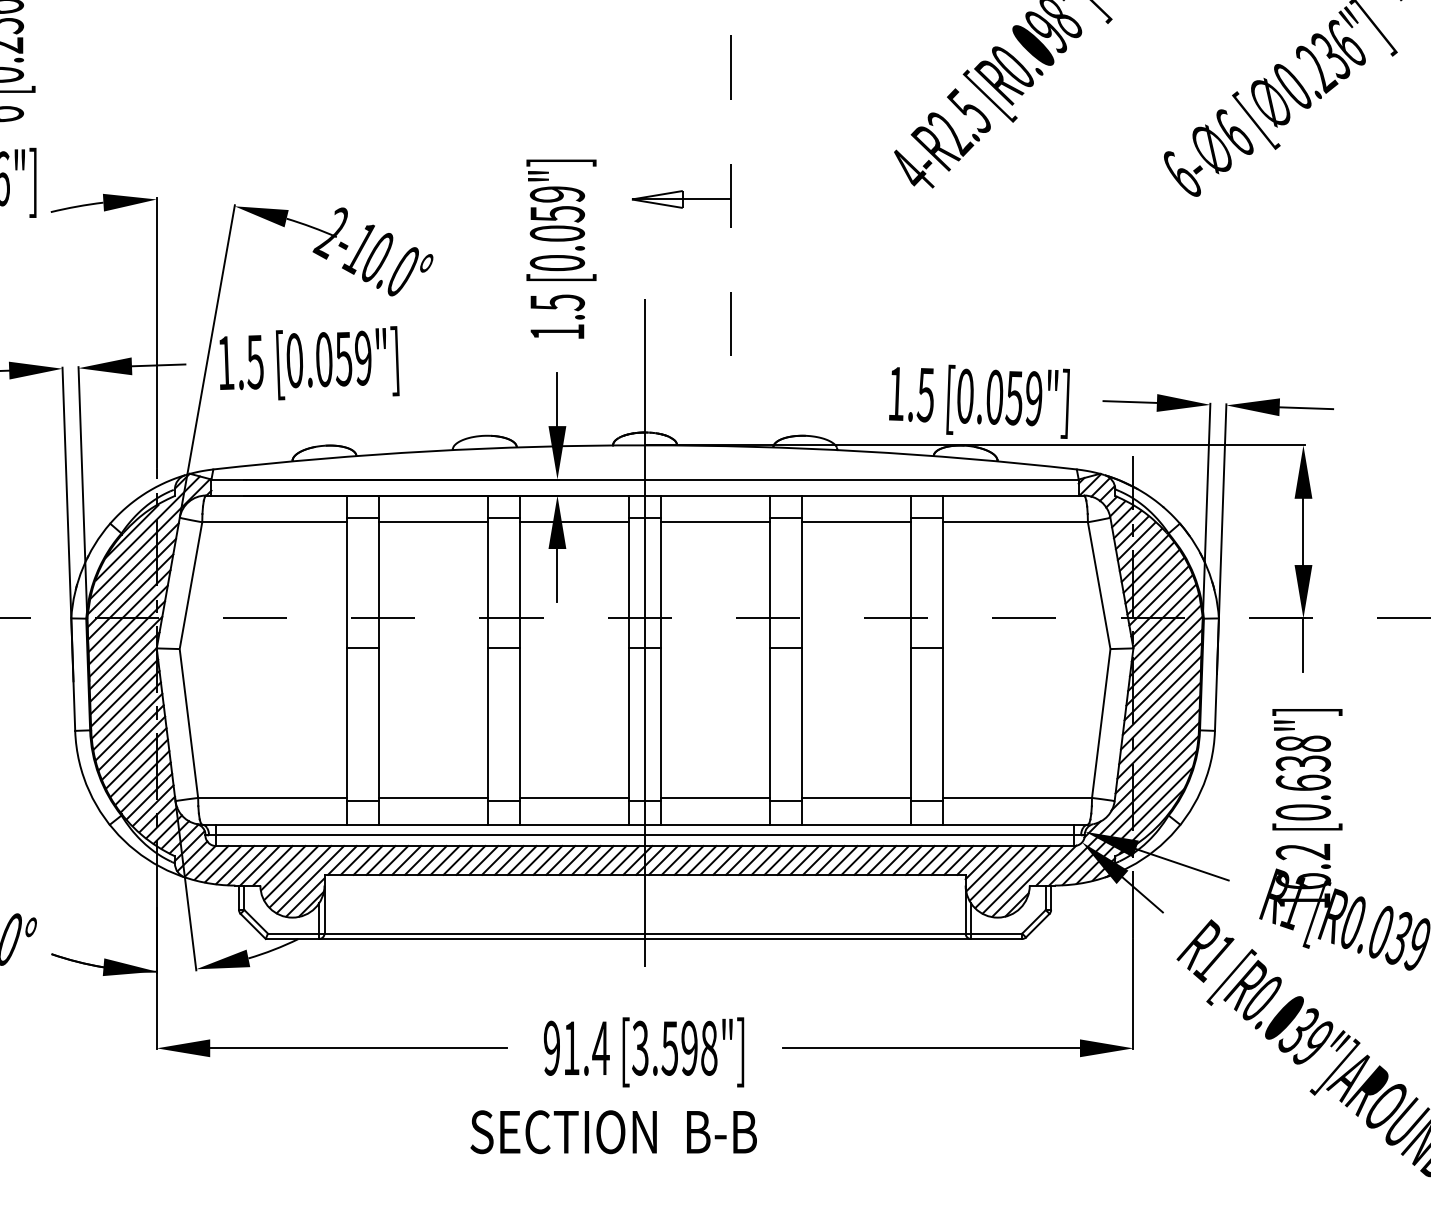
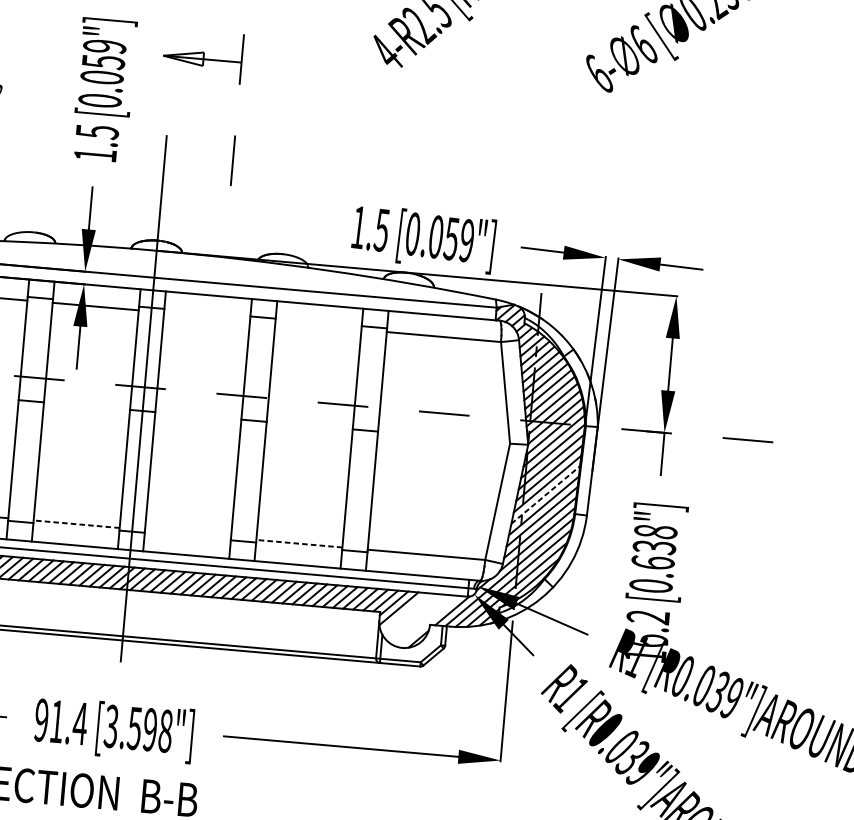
line: (715, 522) -> (206, 316), removed
line: (856, 522) -> (318, 326), removed
line: (1161, 709) -> (546, 494), solid -> dashed
line: (574, 797) -> (76, 523), solid -> dashed
line: (715, 797) -> (187, 533), removed
line: (856, 797) -> (299, 543), solid -> dashed
line: (996, 873) -> (404, 613), removed
line: (1006, 877) -> (412, 616), removed
line: (1016, 879) -> (419, 619), removed
line: (1027, 881) -> (428, 621), removed

